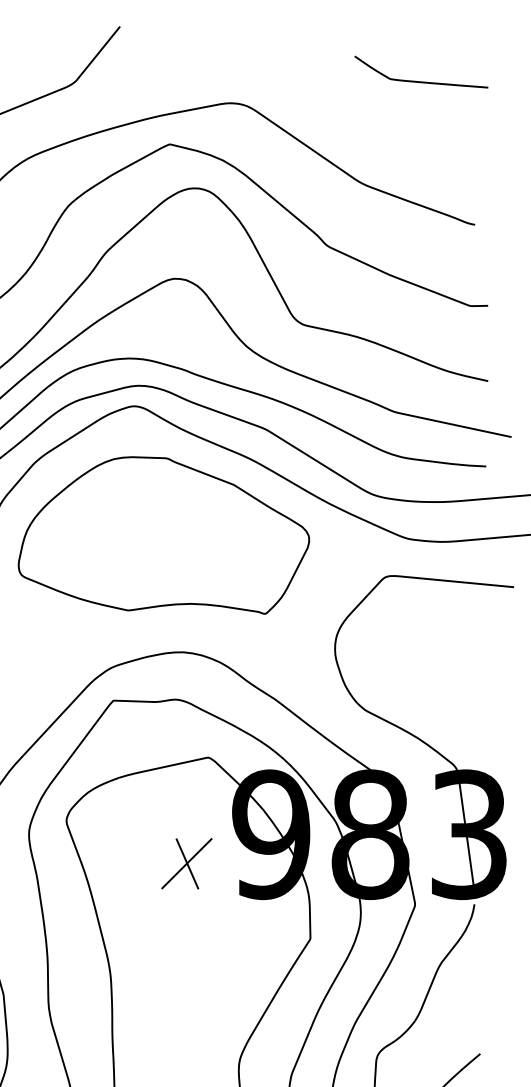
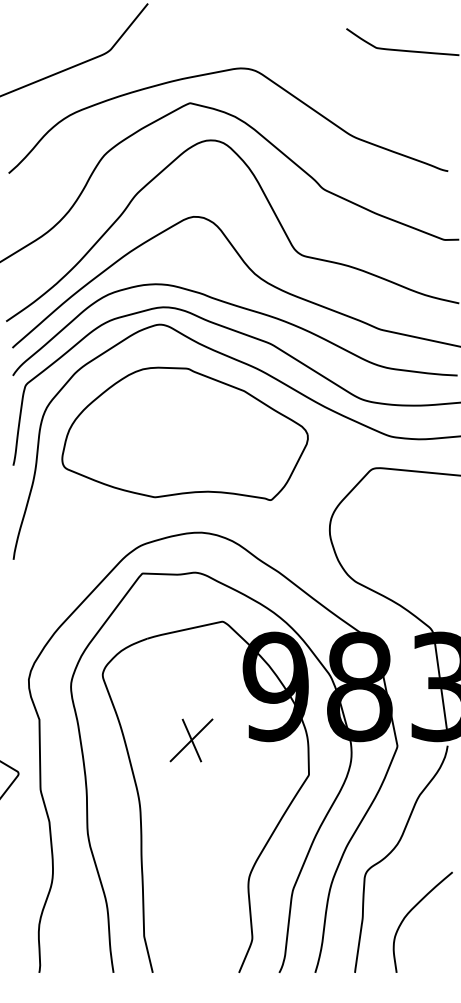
part: (186, 863) -> (191, 740), moved

